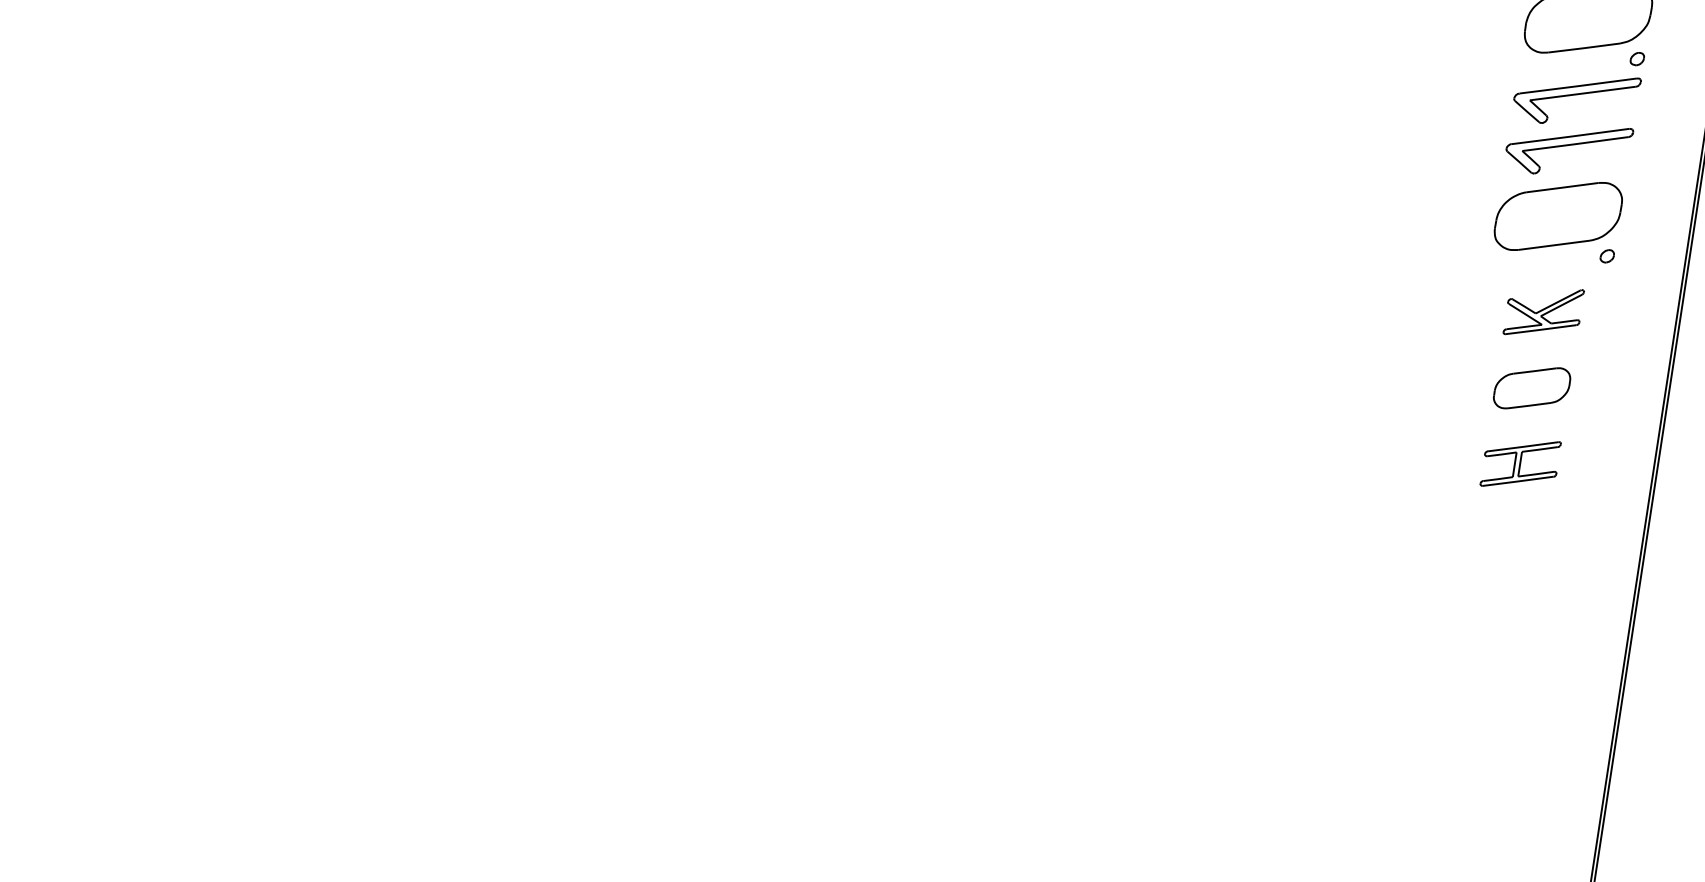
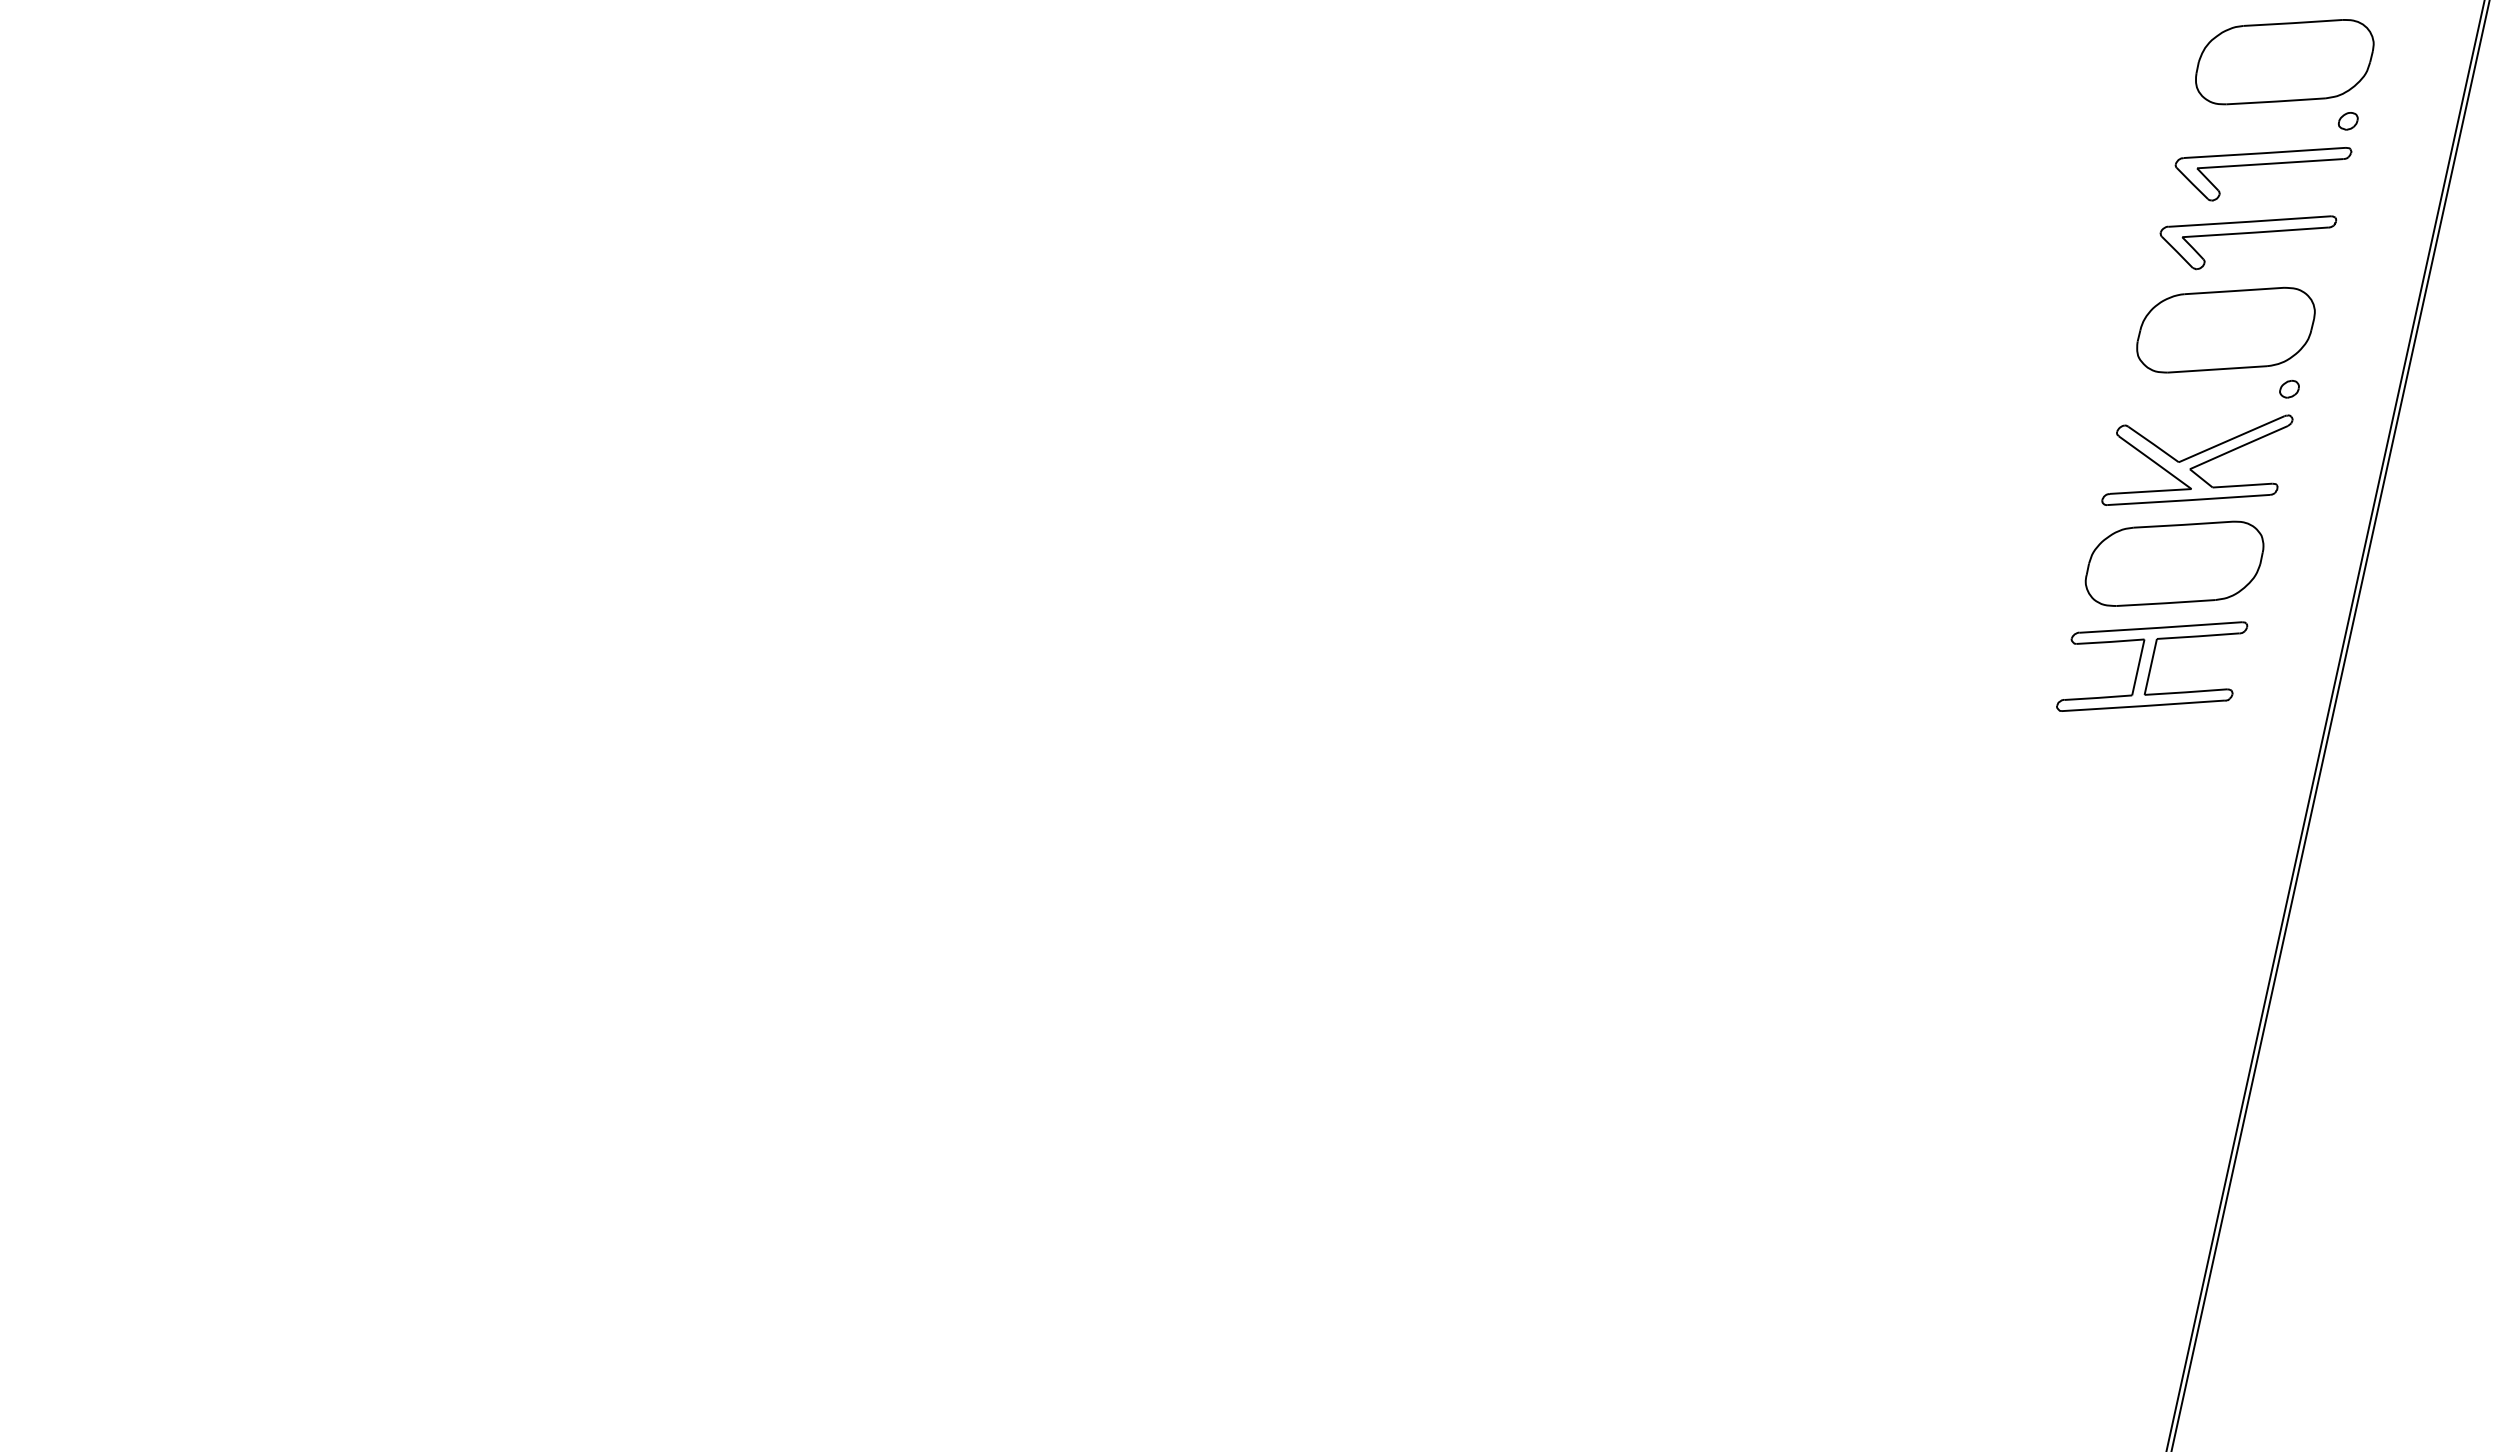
part: (1543, 311) -> (2197, 459), size x1.67
part: (1532, 388) -> (2174, 563), size x1.67
part: (1520, 463) -> (2152, 666), size x1.67

